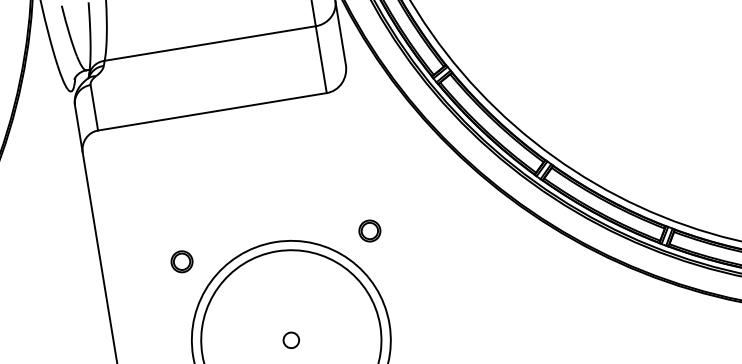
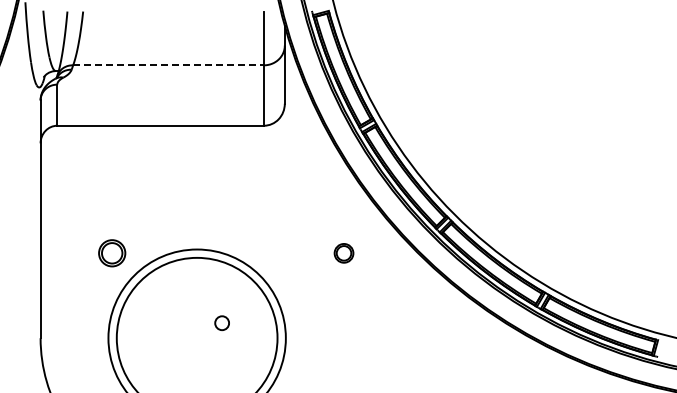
line: (211, 43) -> (169, 65), solid -> dashed
part: (369, 231) -> (343, 253), moved
part: (182, 261) -> (112, 253), size x1.4
circle: (290, 340) -> (221, 323), moved

